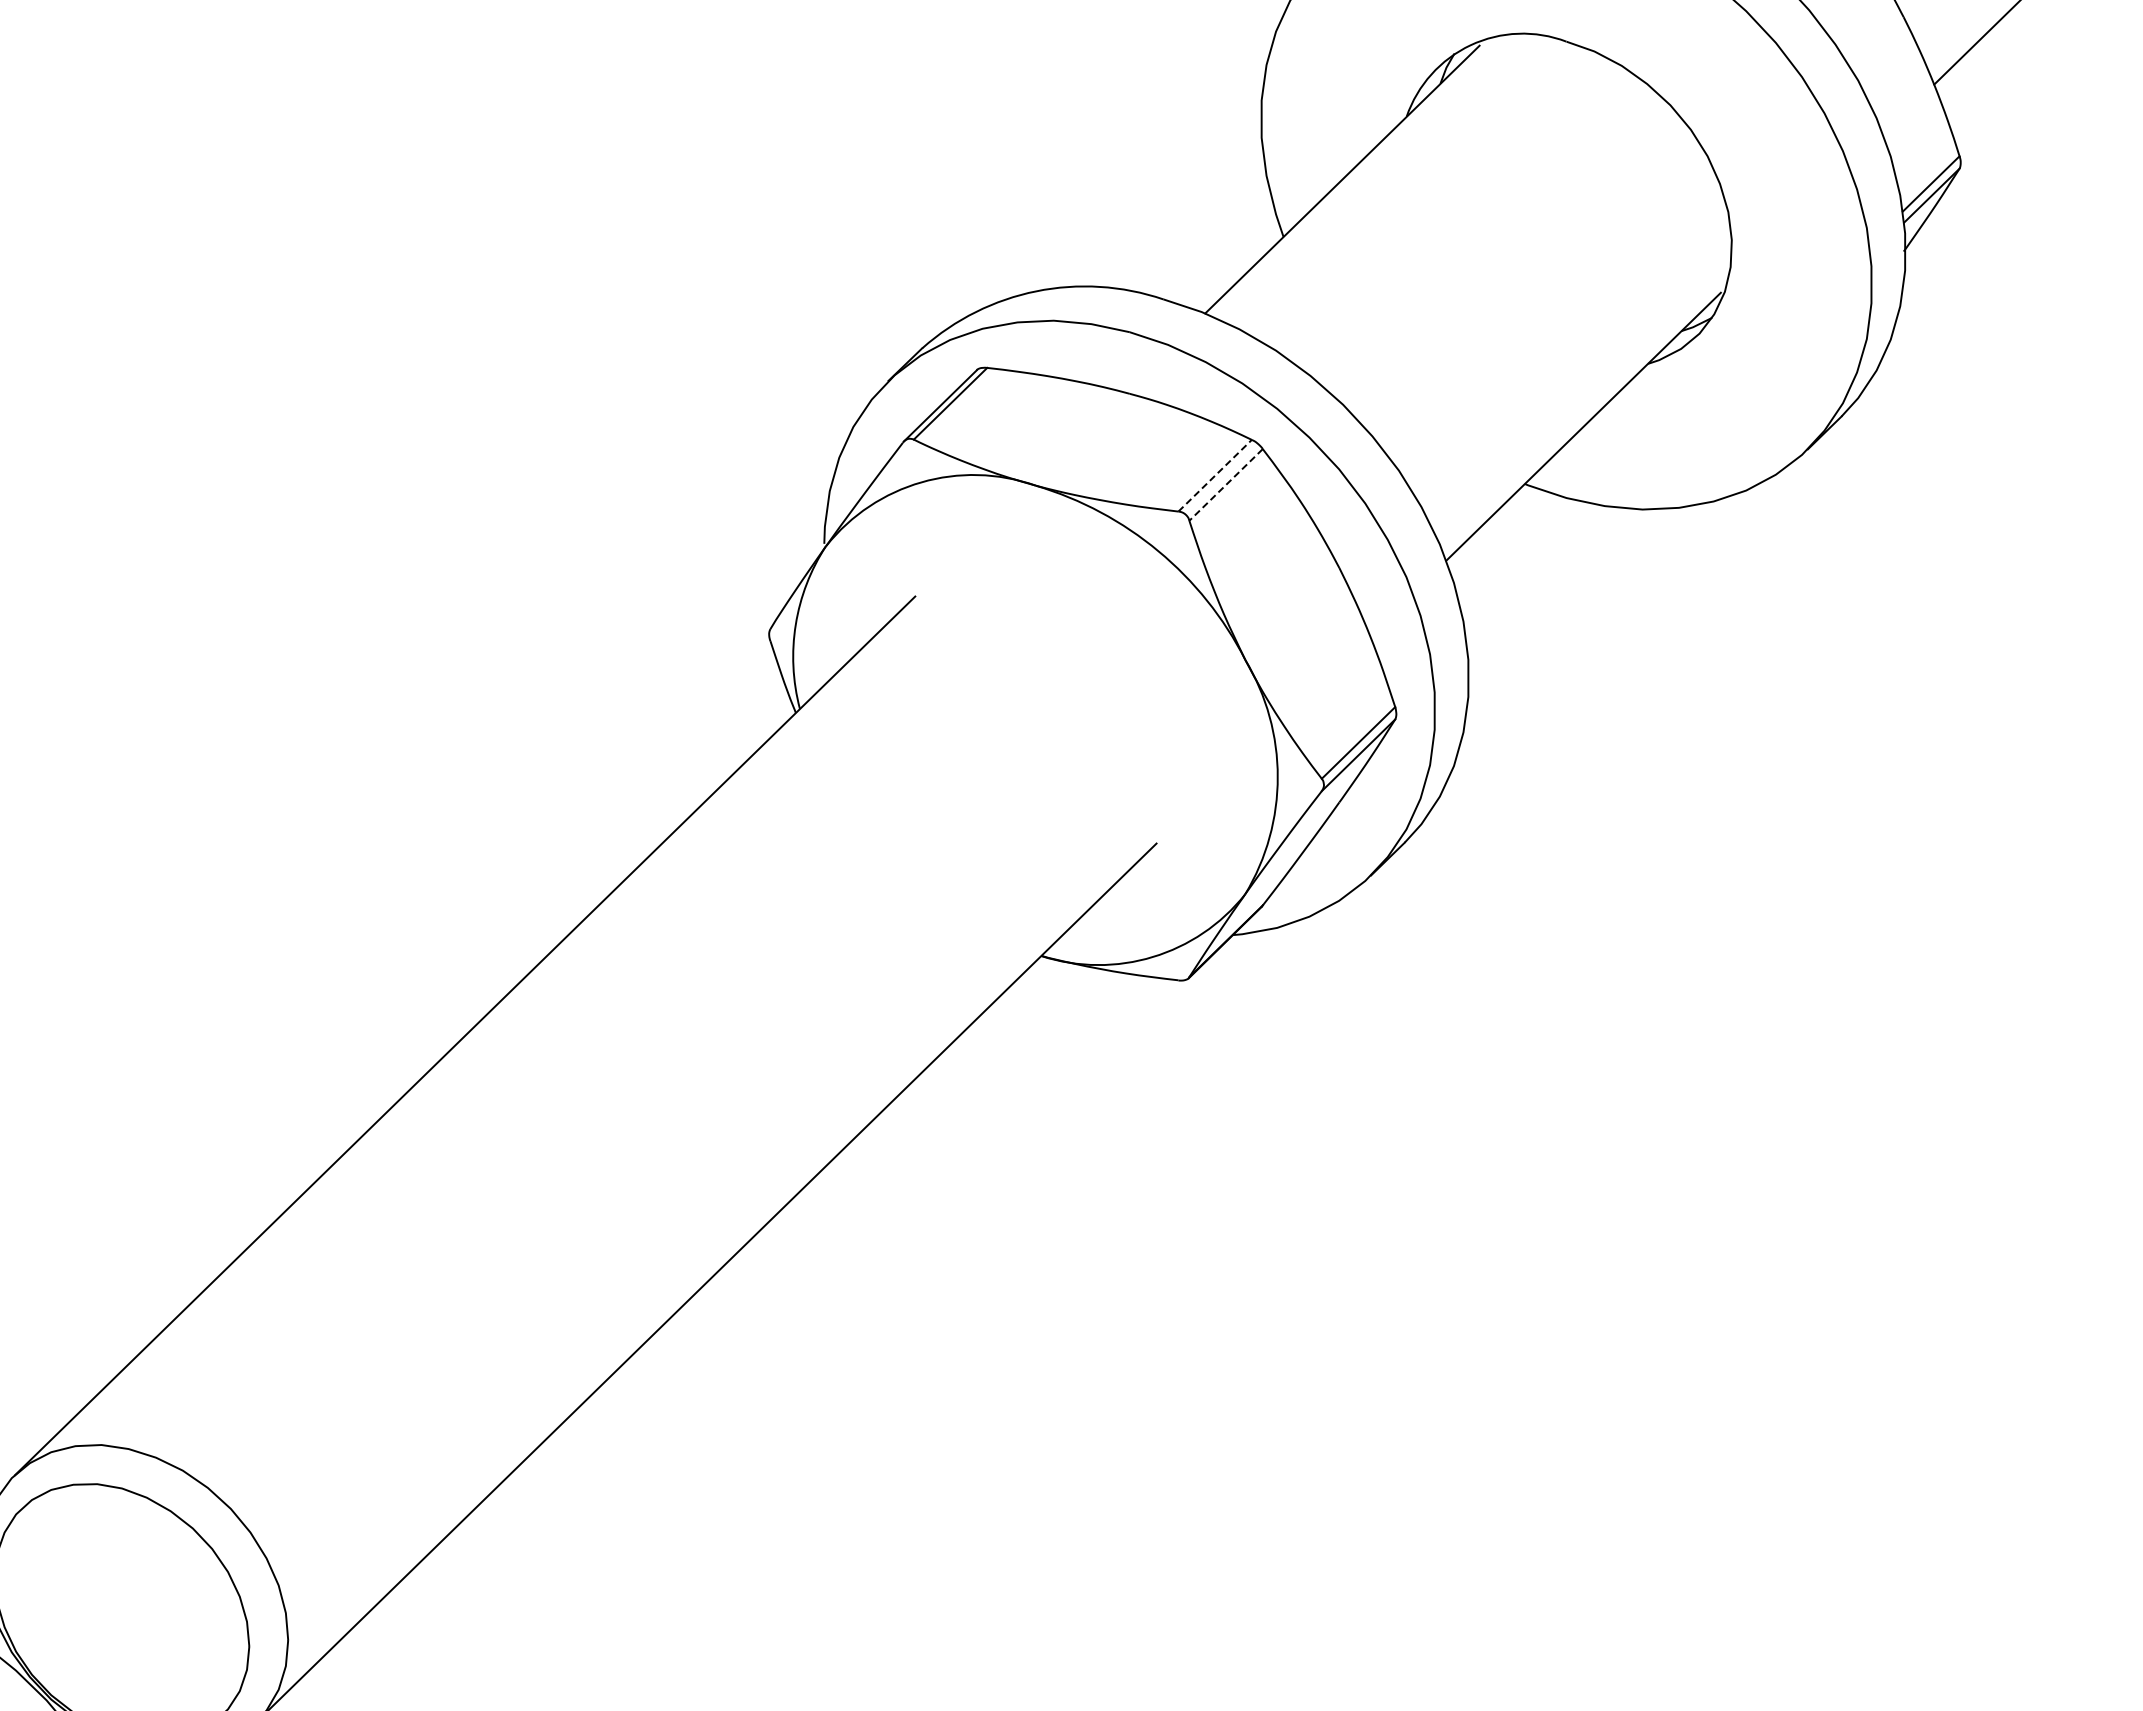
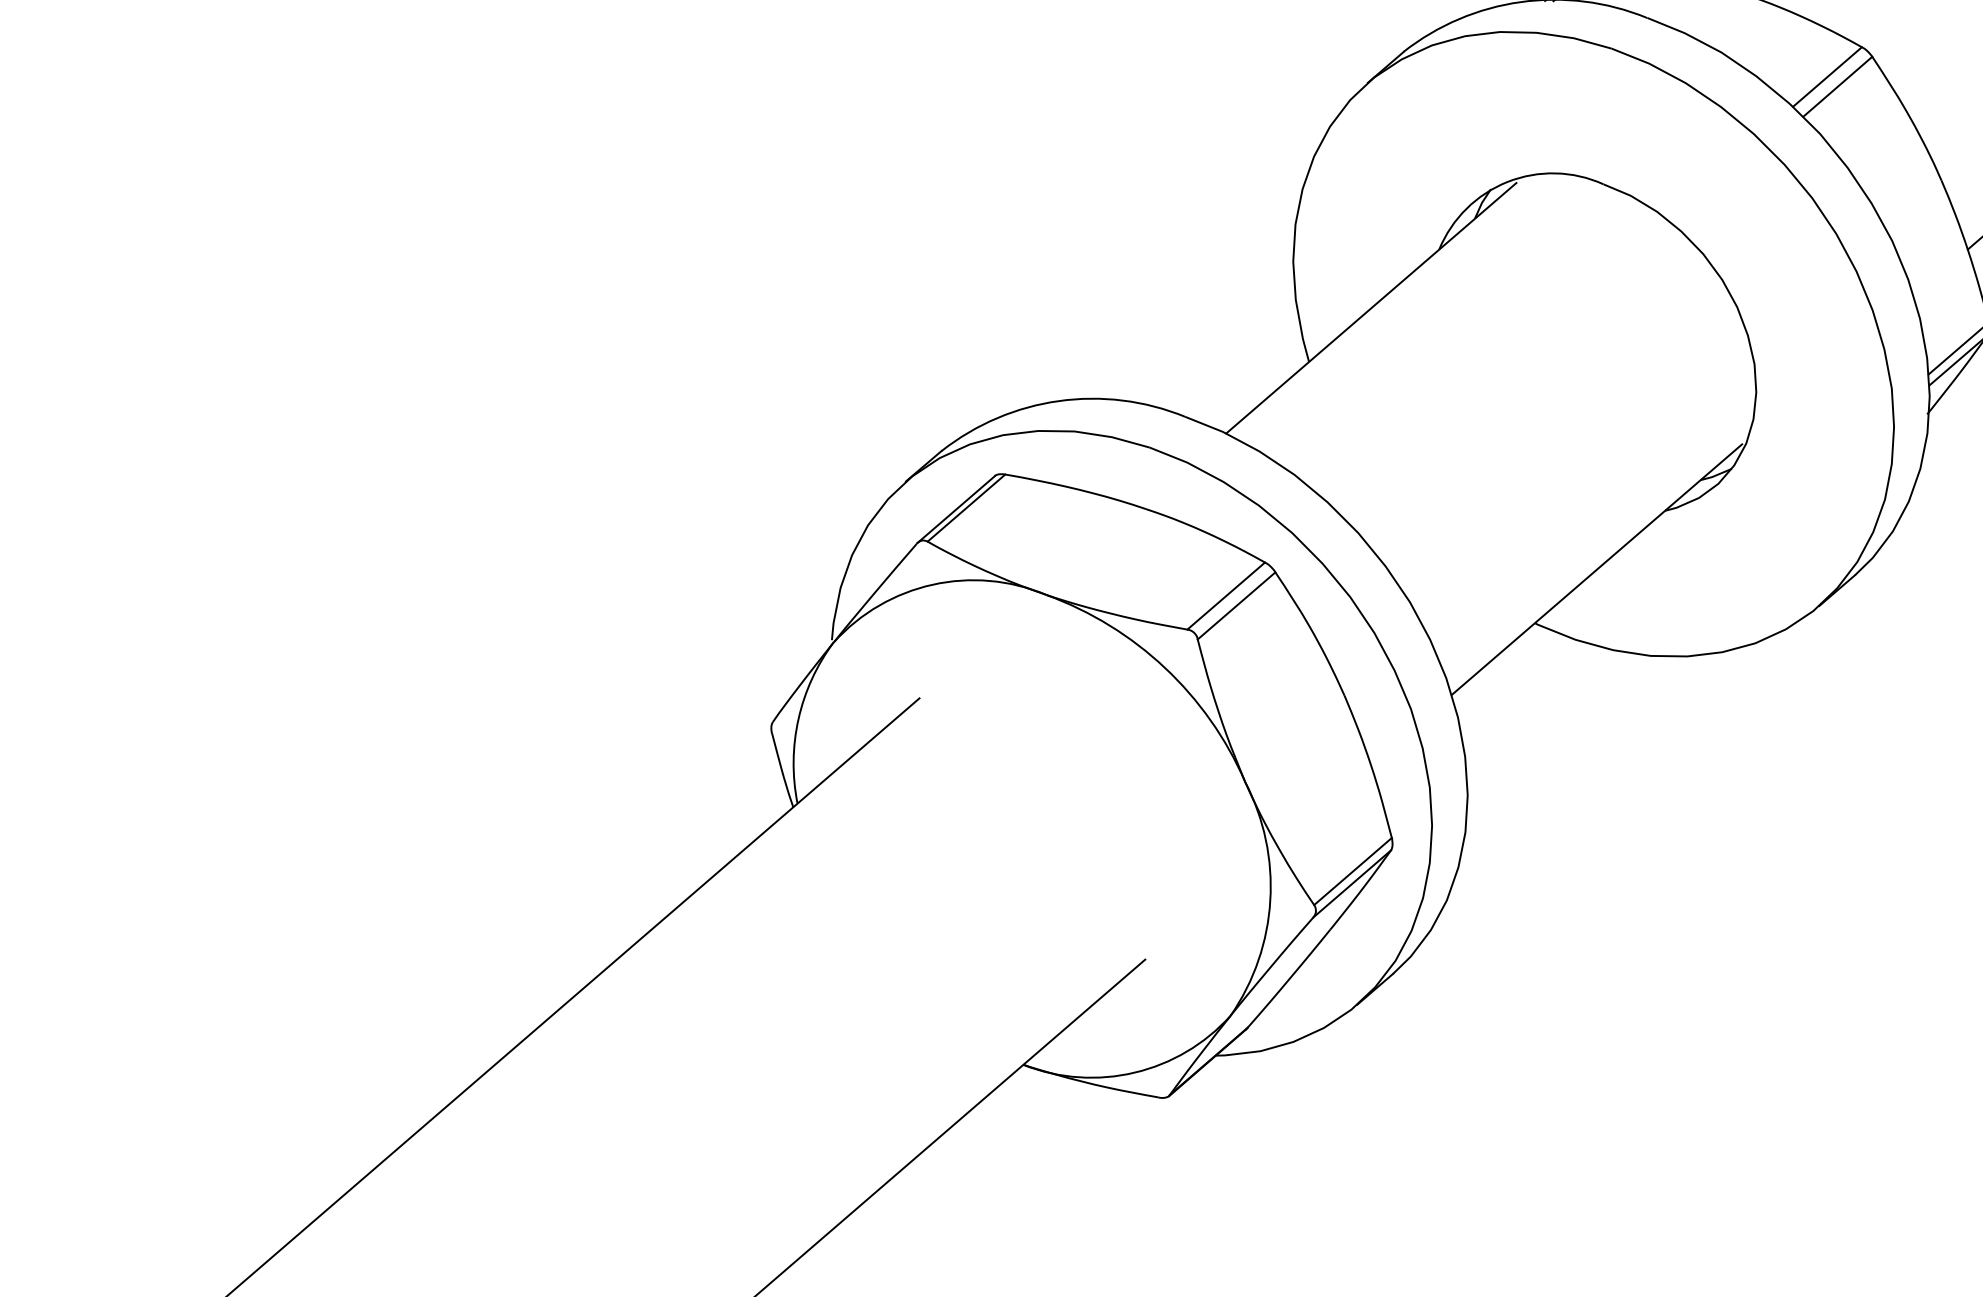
line: (1215, 475) -> (1226, 595), dashed -> solid
line: (1225, 485) -> (1235, 606), dashed -> solid

